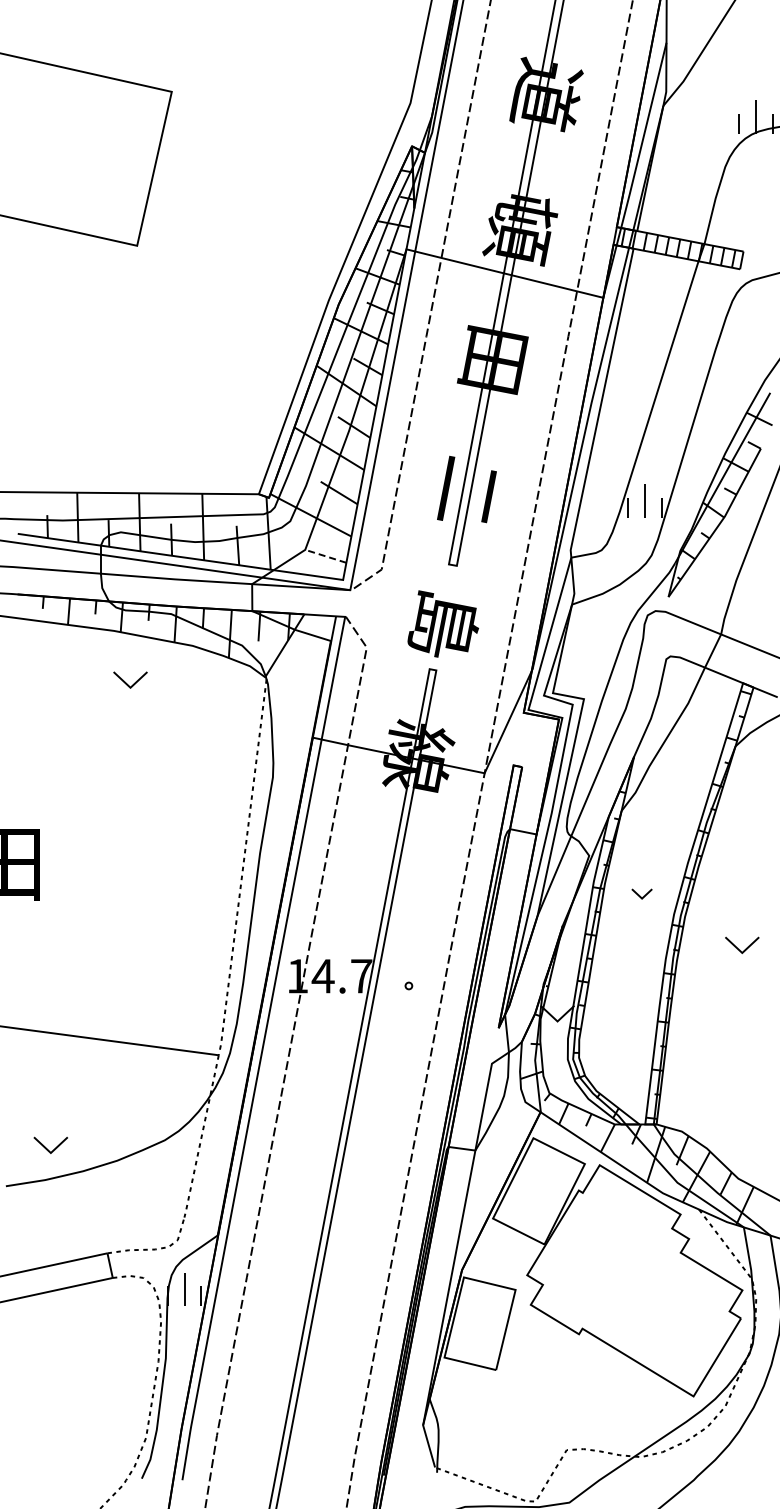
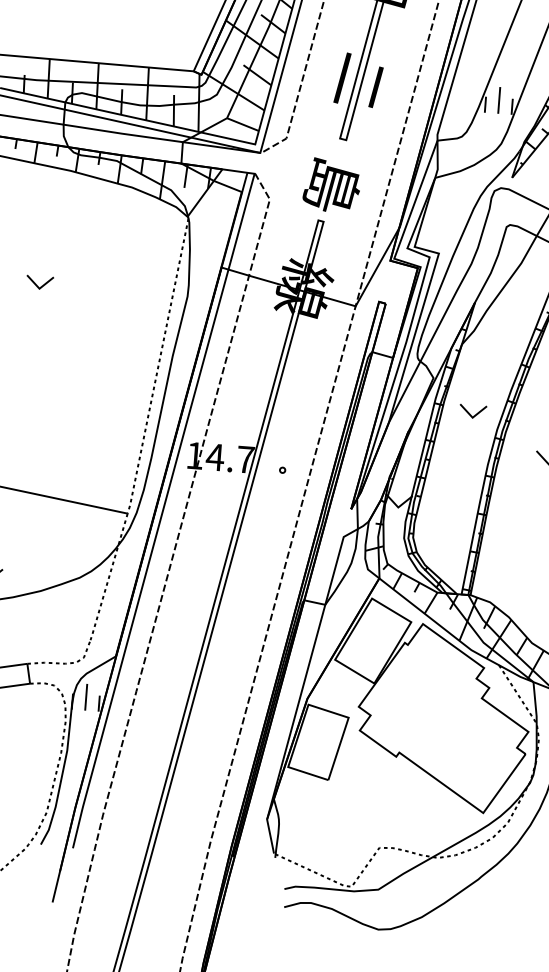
line: (325, 556) -> (242, 124), dashed -> solid
part: (130, 679) -> (40, 282), moved
part: (641, 893) -> (472, 411), size x1.67

